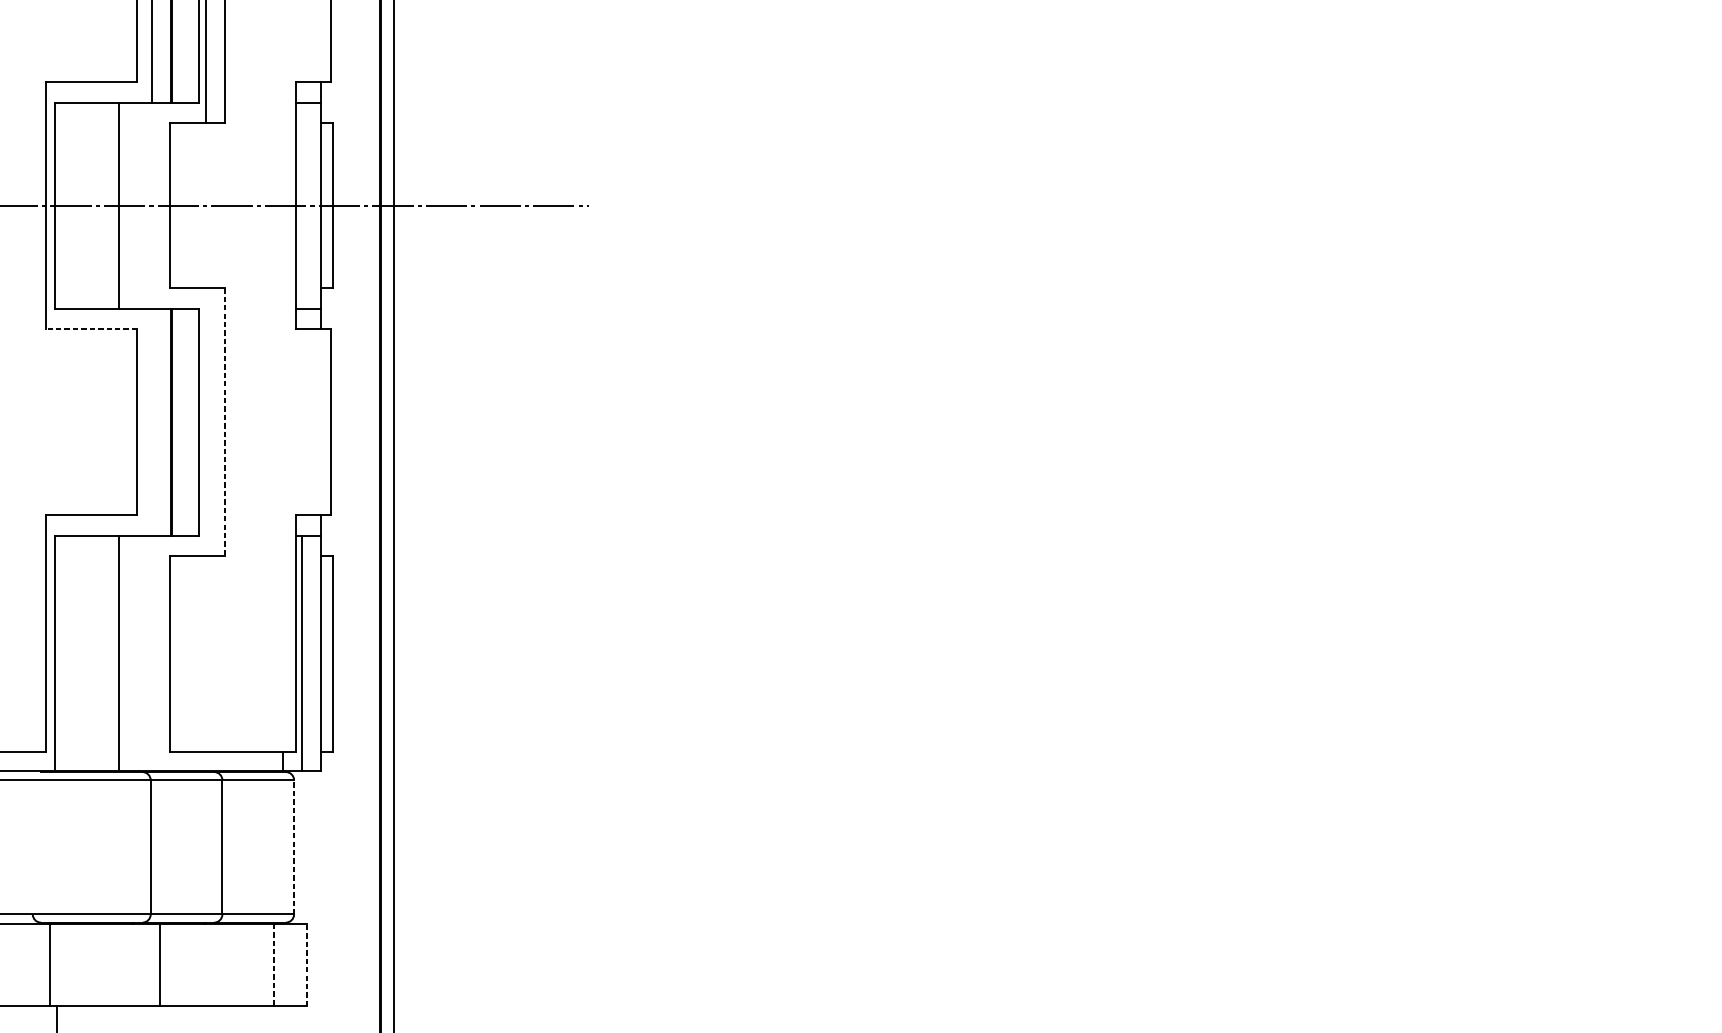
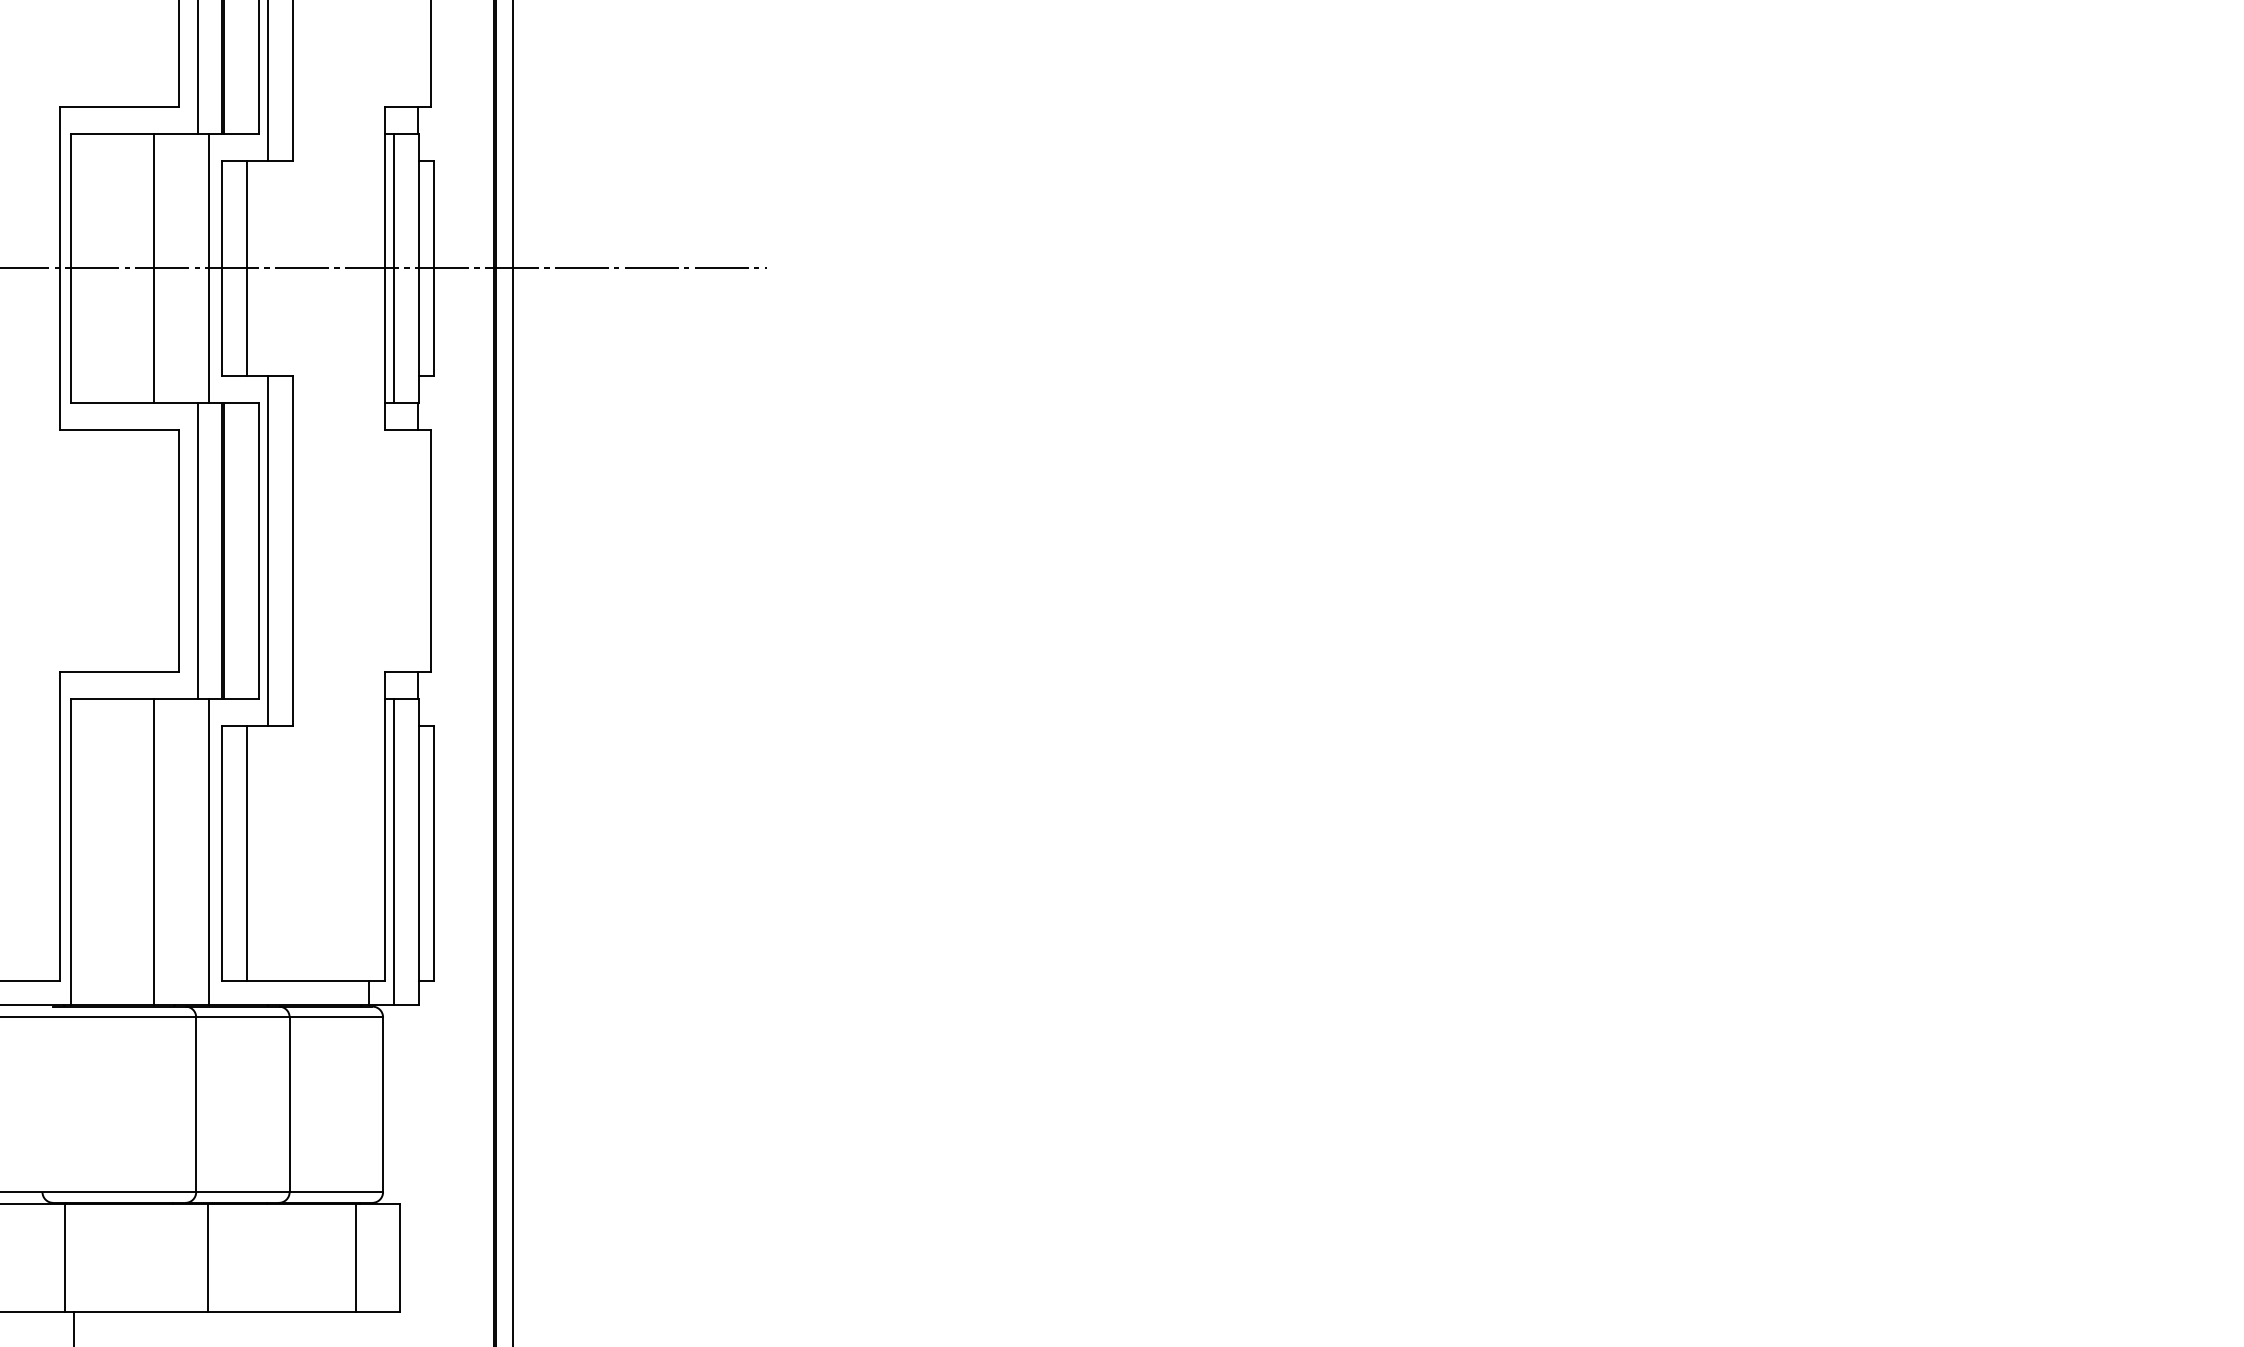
line: (160, 205) -> (209, 267), added
line: (190, 205) -> (247, 267), added
line: (302, 205) -> (393, 267), added
line: (91, 329) -> (118, 429), dashed -> solid
line: (152, 422) -> (198, 550), added
line: (205, 422) -> (267, 550), added
line: (225, 422) -> (293, 550), dashed -> solid
line: (160, 653) -> (209, 851), added
line: (190, 654) -> (247, 853), added
line: (294, 847) -> (383, 1104), dashed -> solid
line: (273, 965) -> (356, 1258), dashed -> solid
line: (307, 965) -> (400, 1258), dashed -> solid

